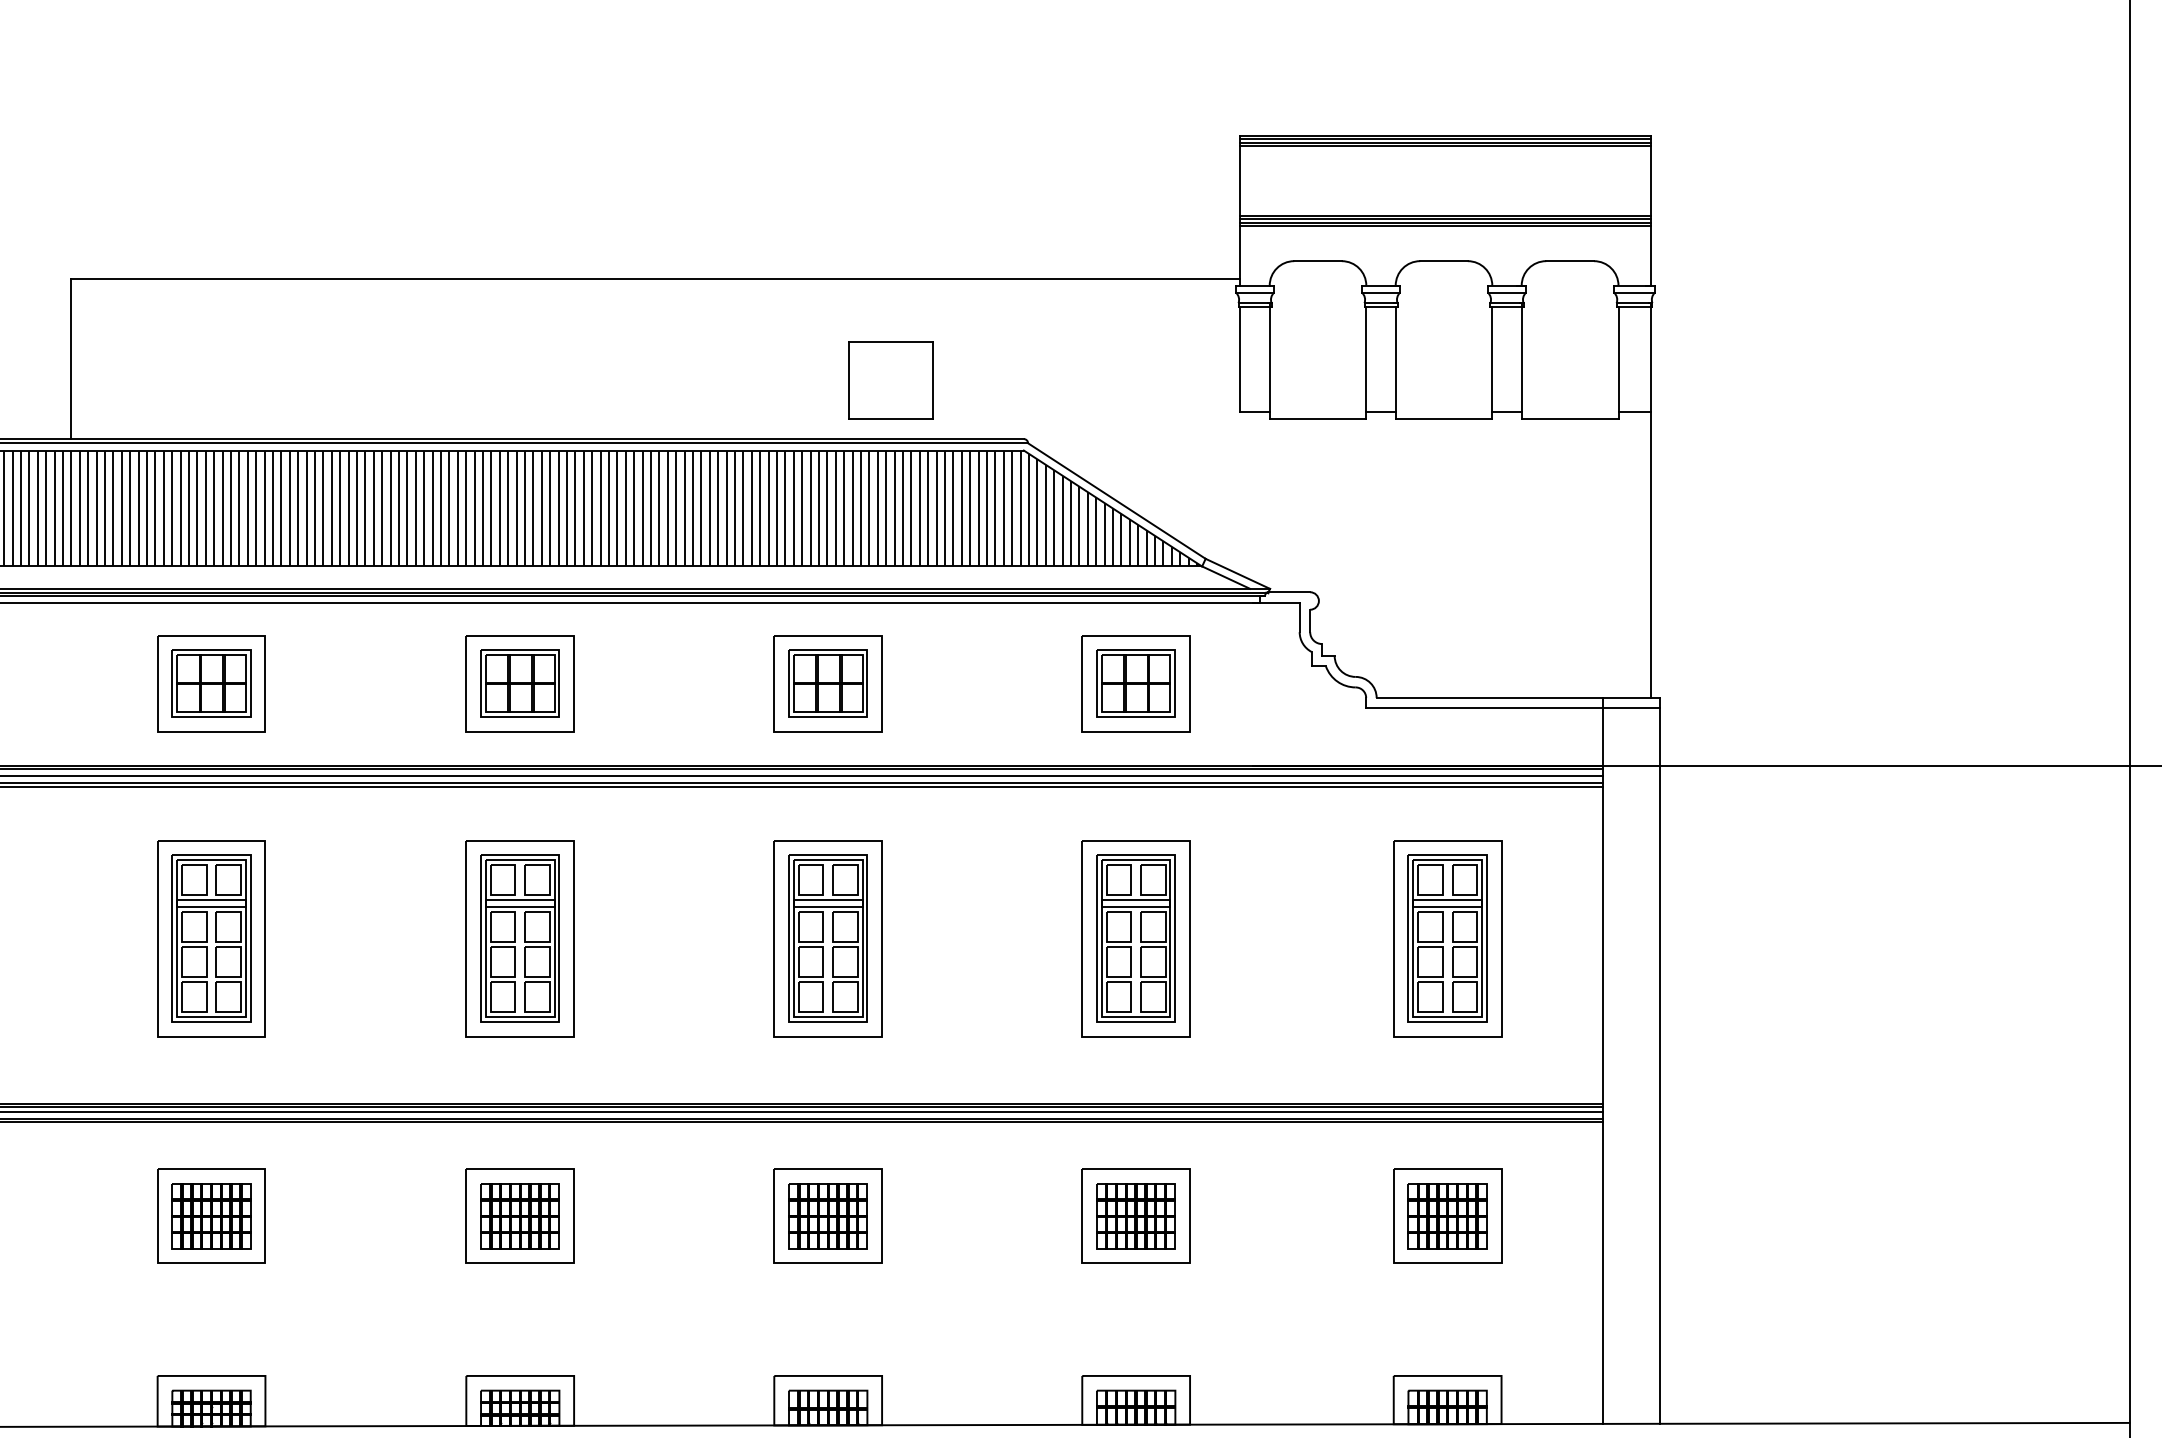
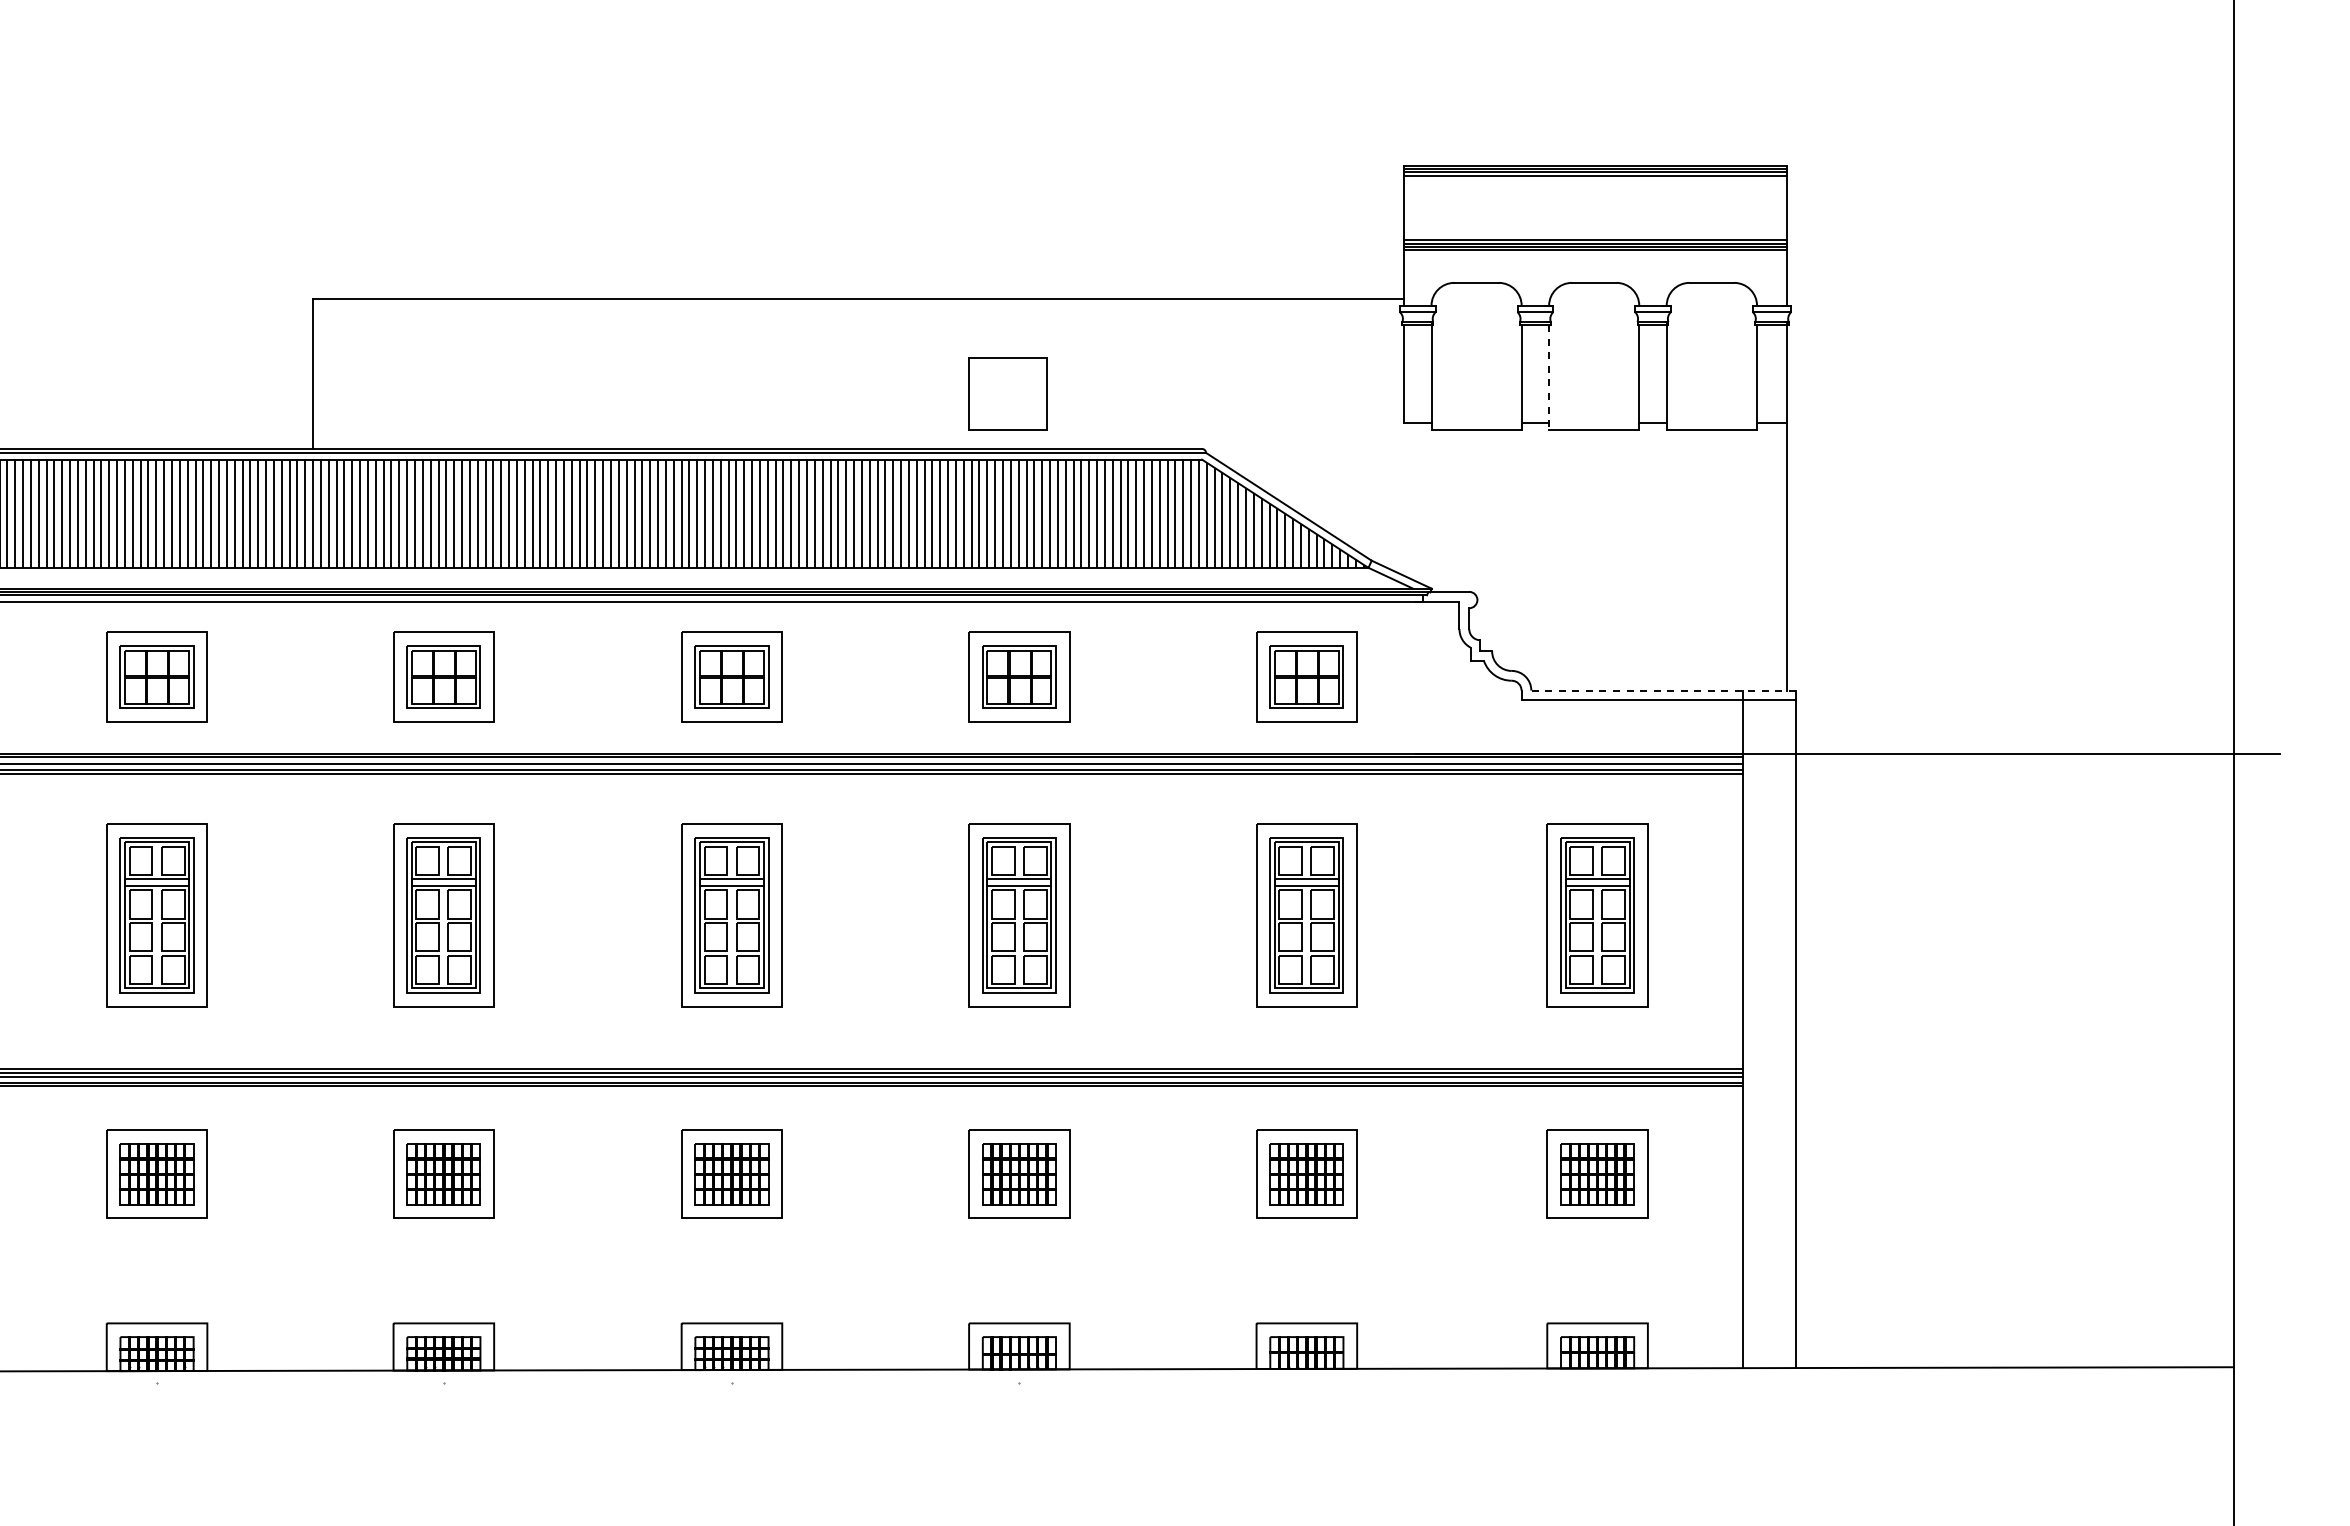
line: (1396, 363) -> (1549, 378), solid -> dashed
part: (890, 379) -> (1007, 393), moved
line: (1518, 697) -> (1663, 690), solid -> dashed

